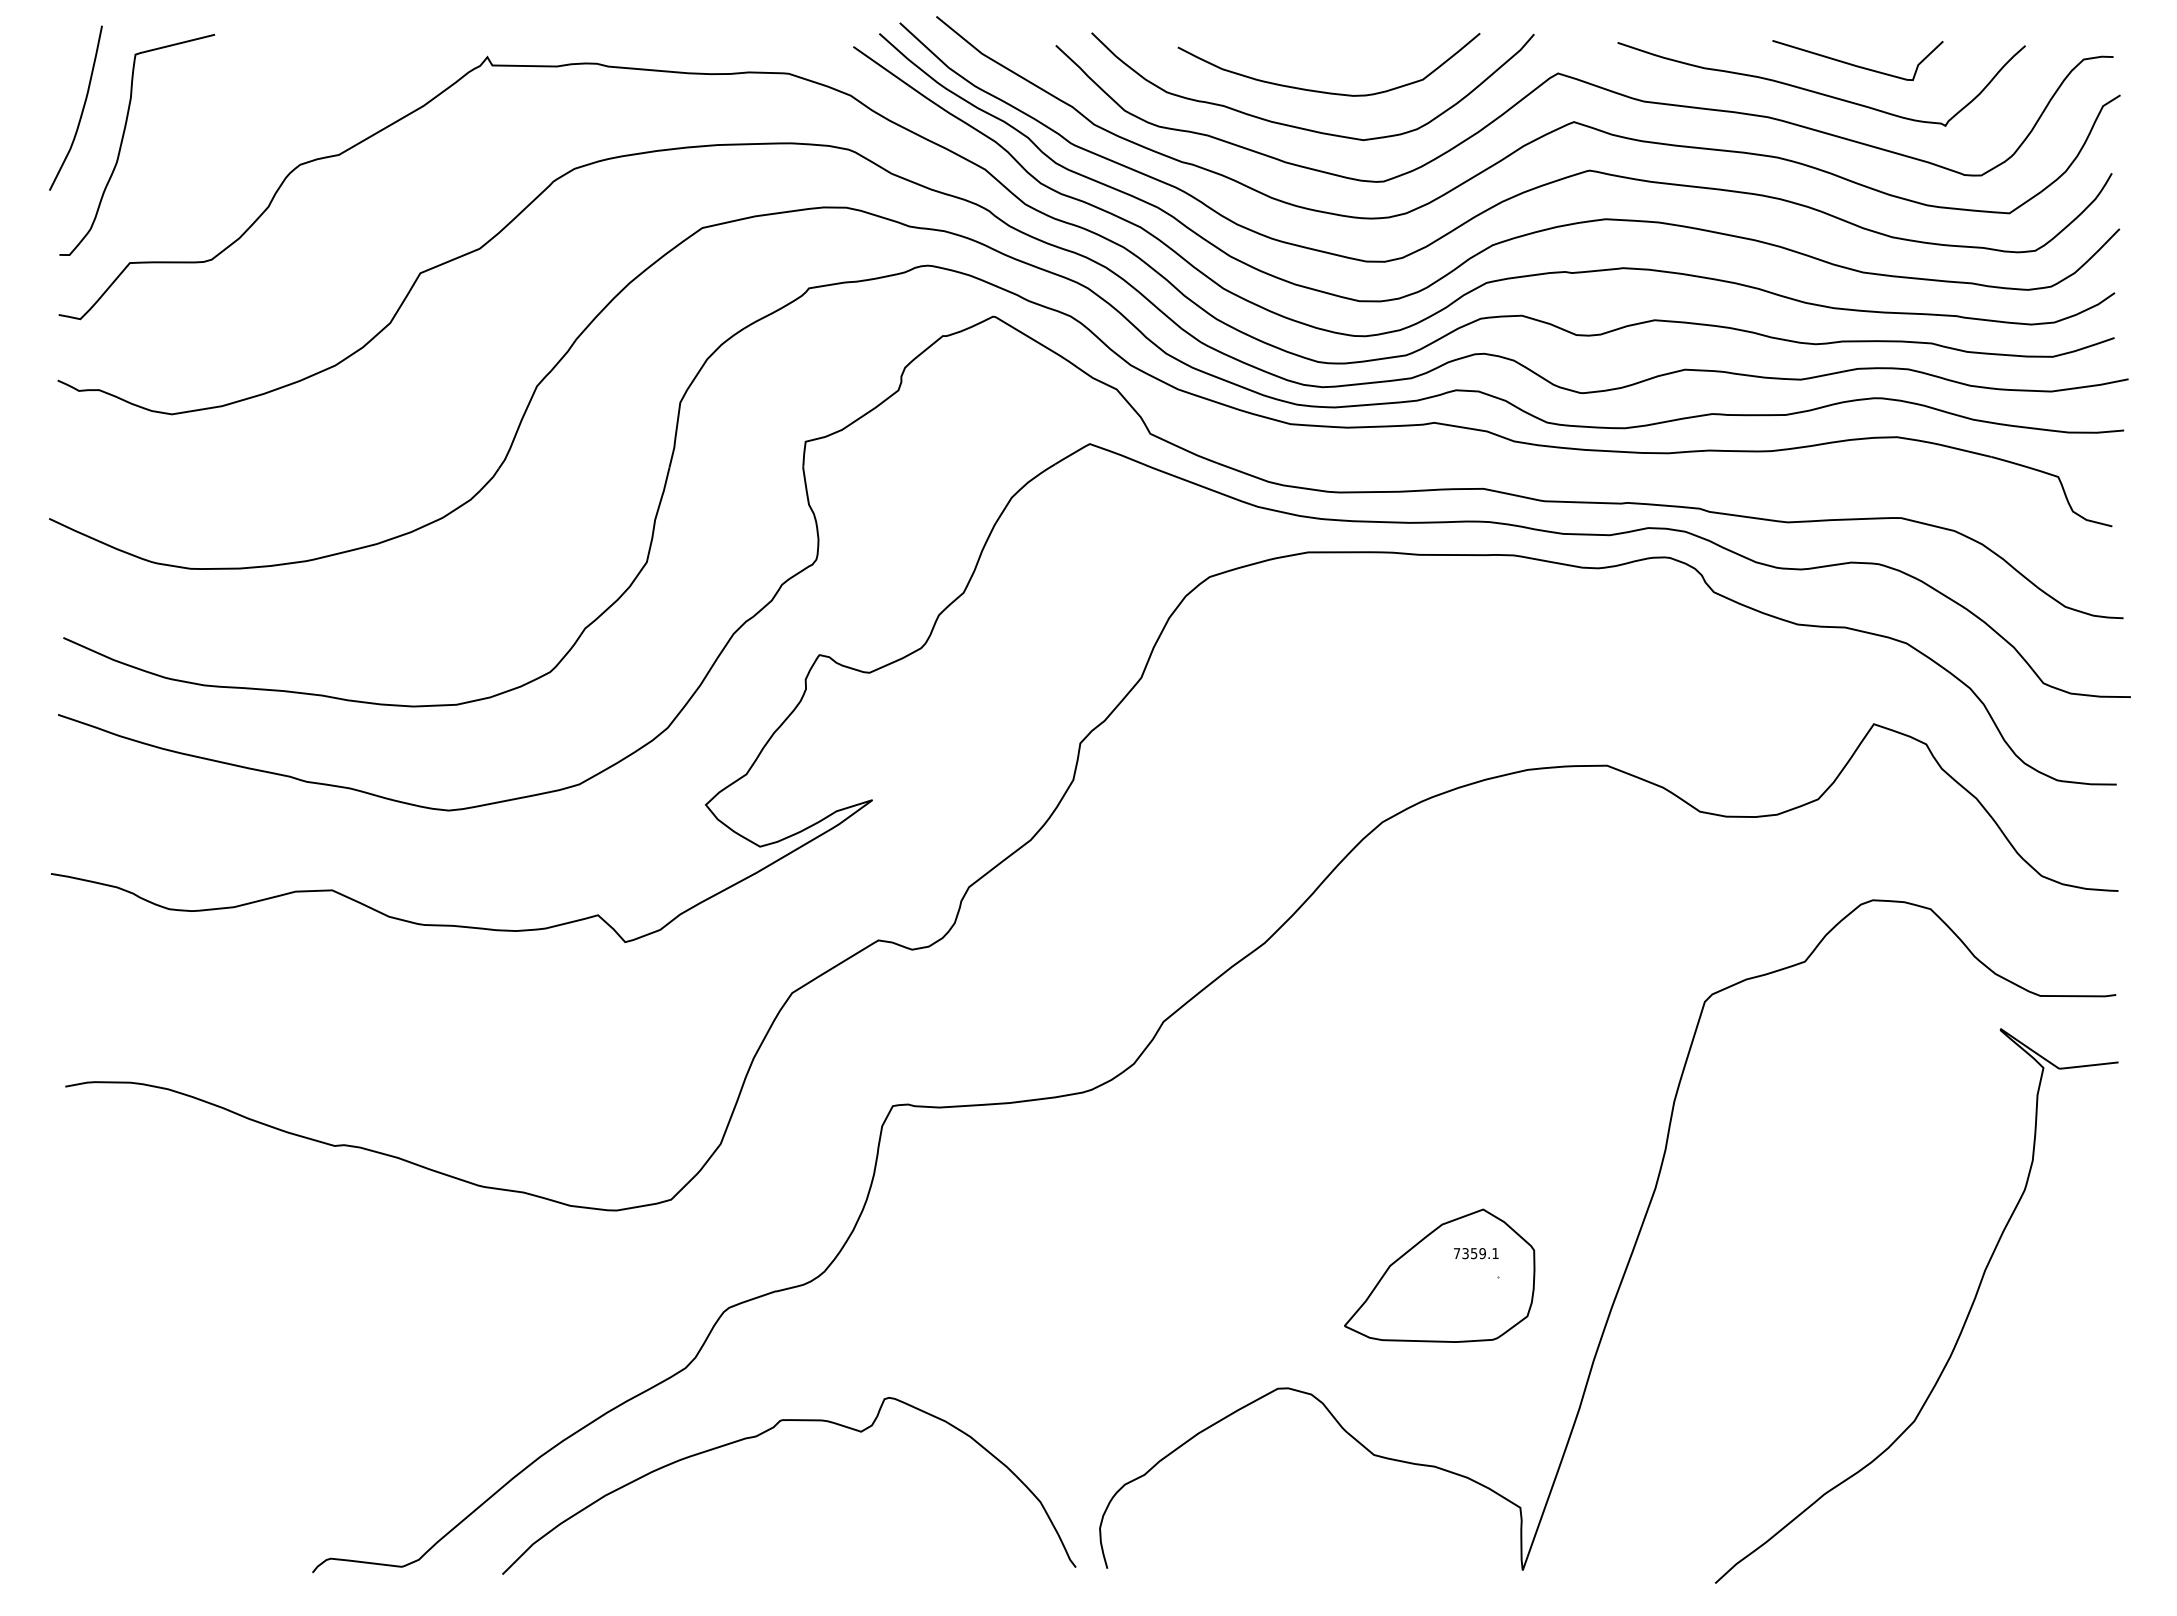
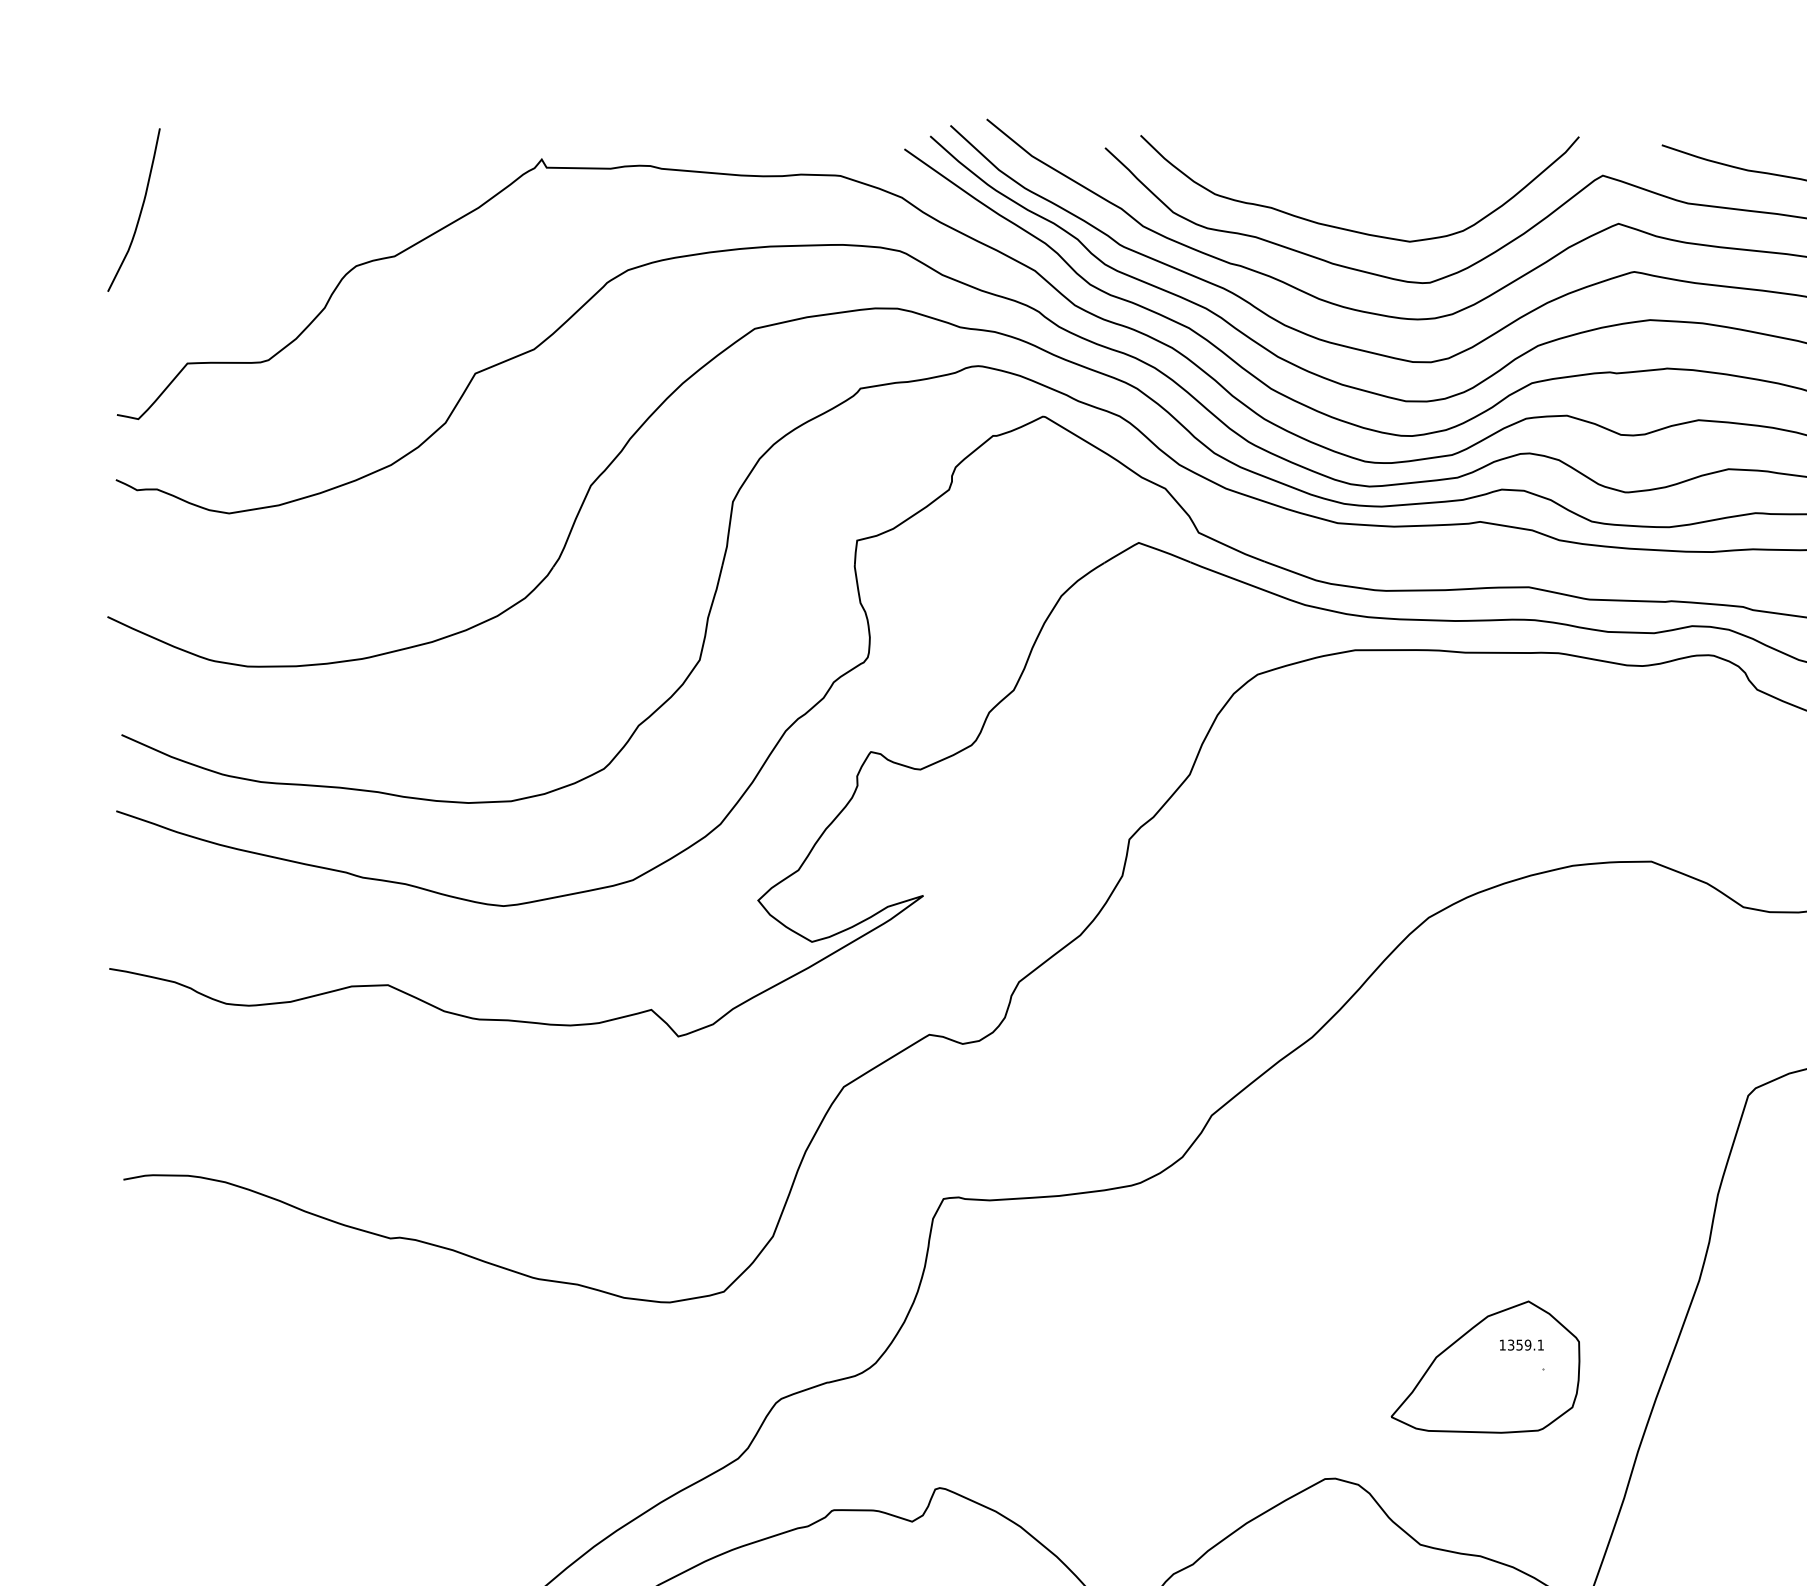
curve: (1325, 91) -> (1372, 193), removed
curve: (123, 139) -> (181, 241), removed
text: (1457, 1253) -> (1503, 1345), 7359.1 -> 1359.1

